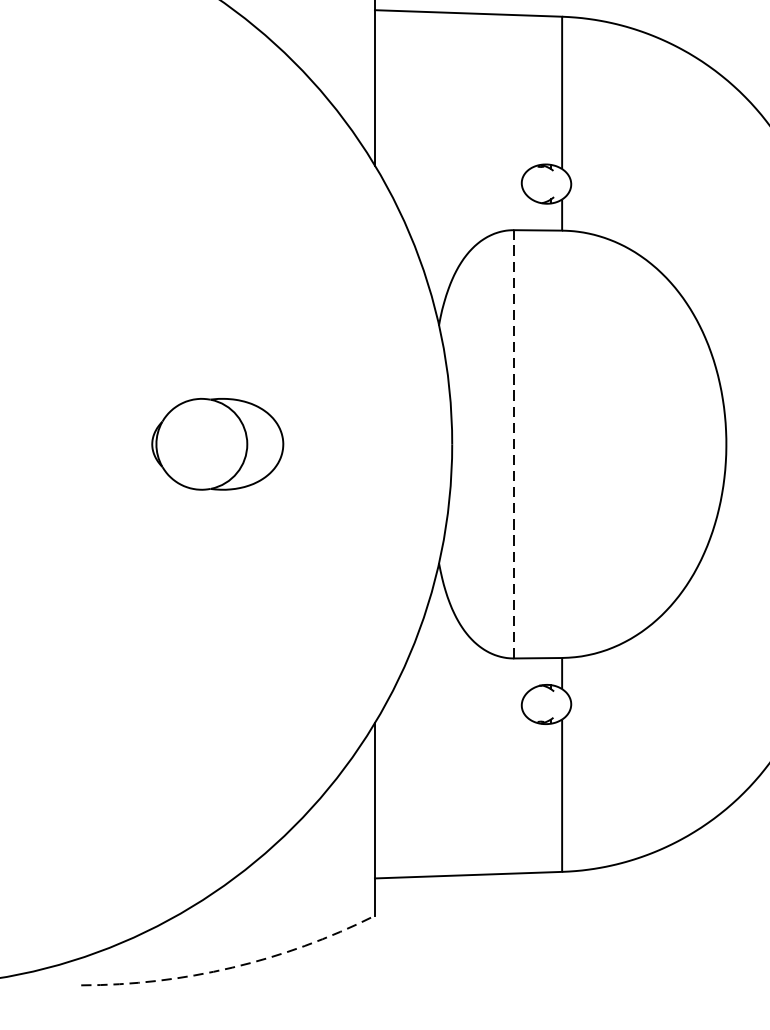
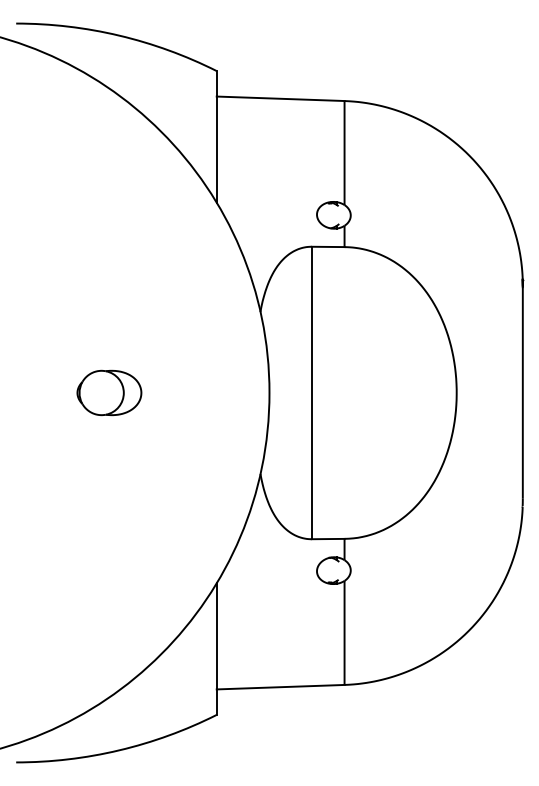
part: (217, 443) -> (109, 392), size x0.71
line: (513, 443) -> (311, 392), dashed -> solid
arc: (232, 967) -> (119, 750), dashed -> solid

